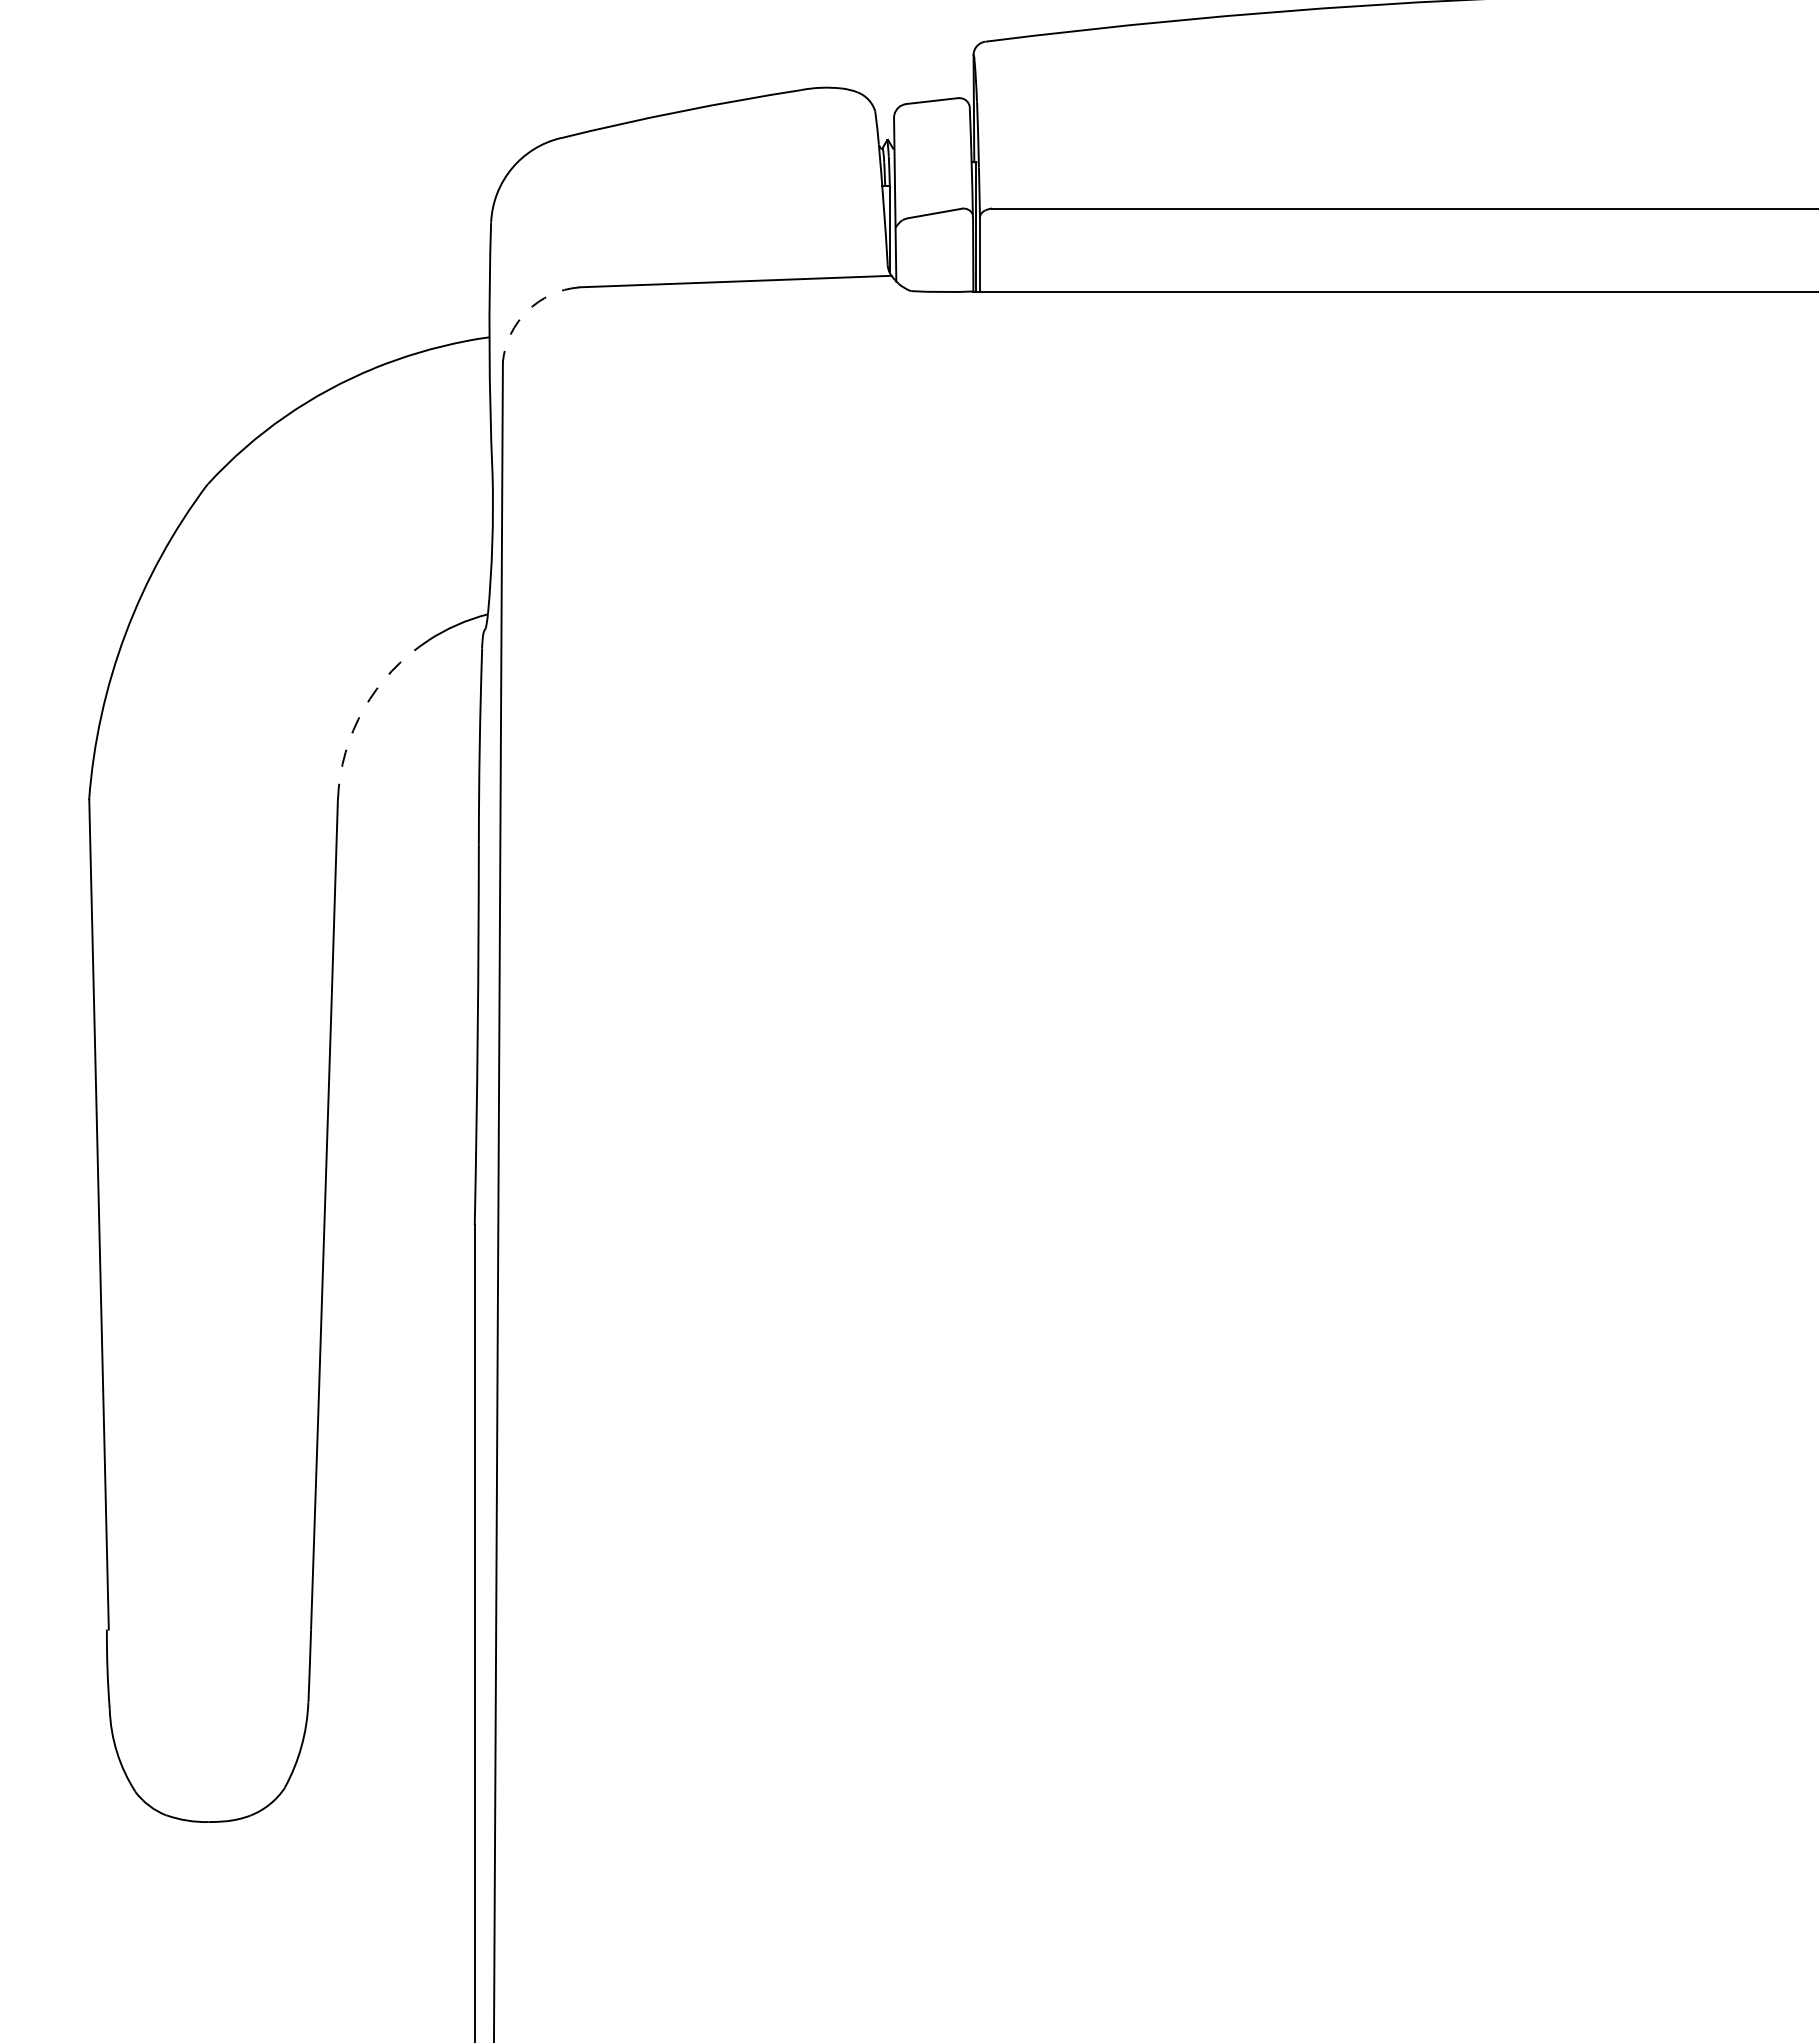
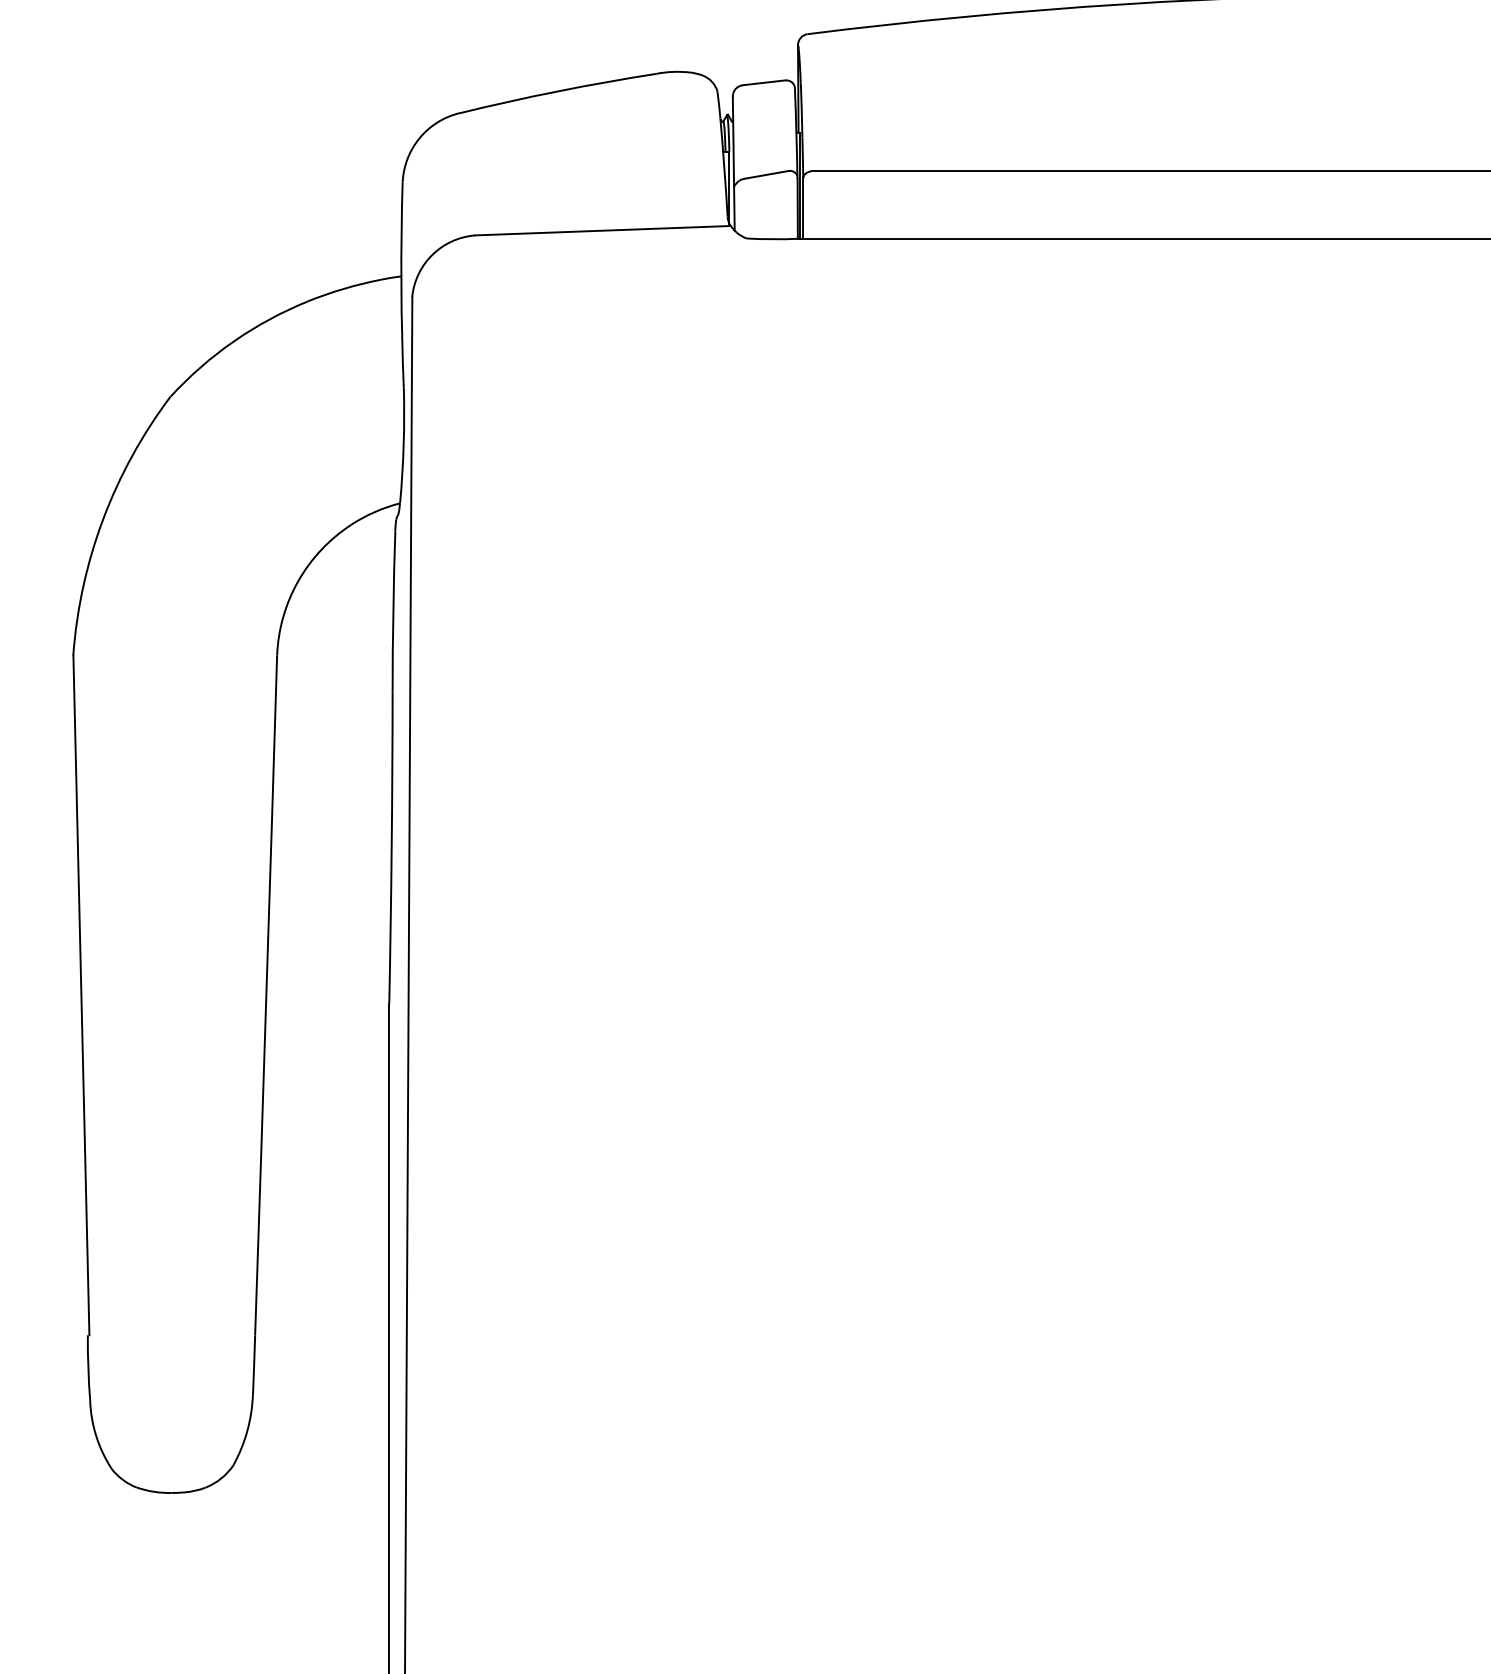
arc: (527, 311) -> (432, 255), dashed -> solid
arc: (363, 709) -> (298, 581), dashed -> solid

